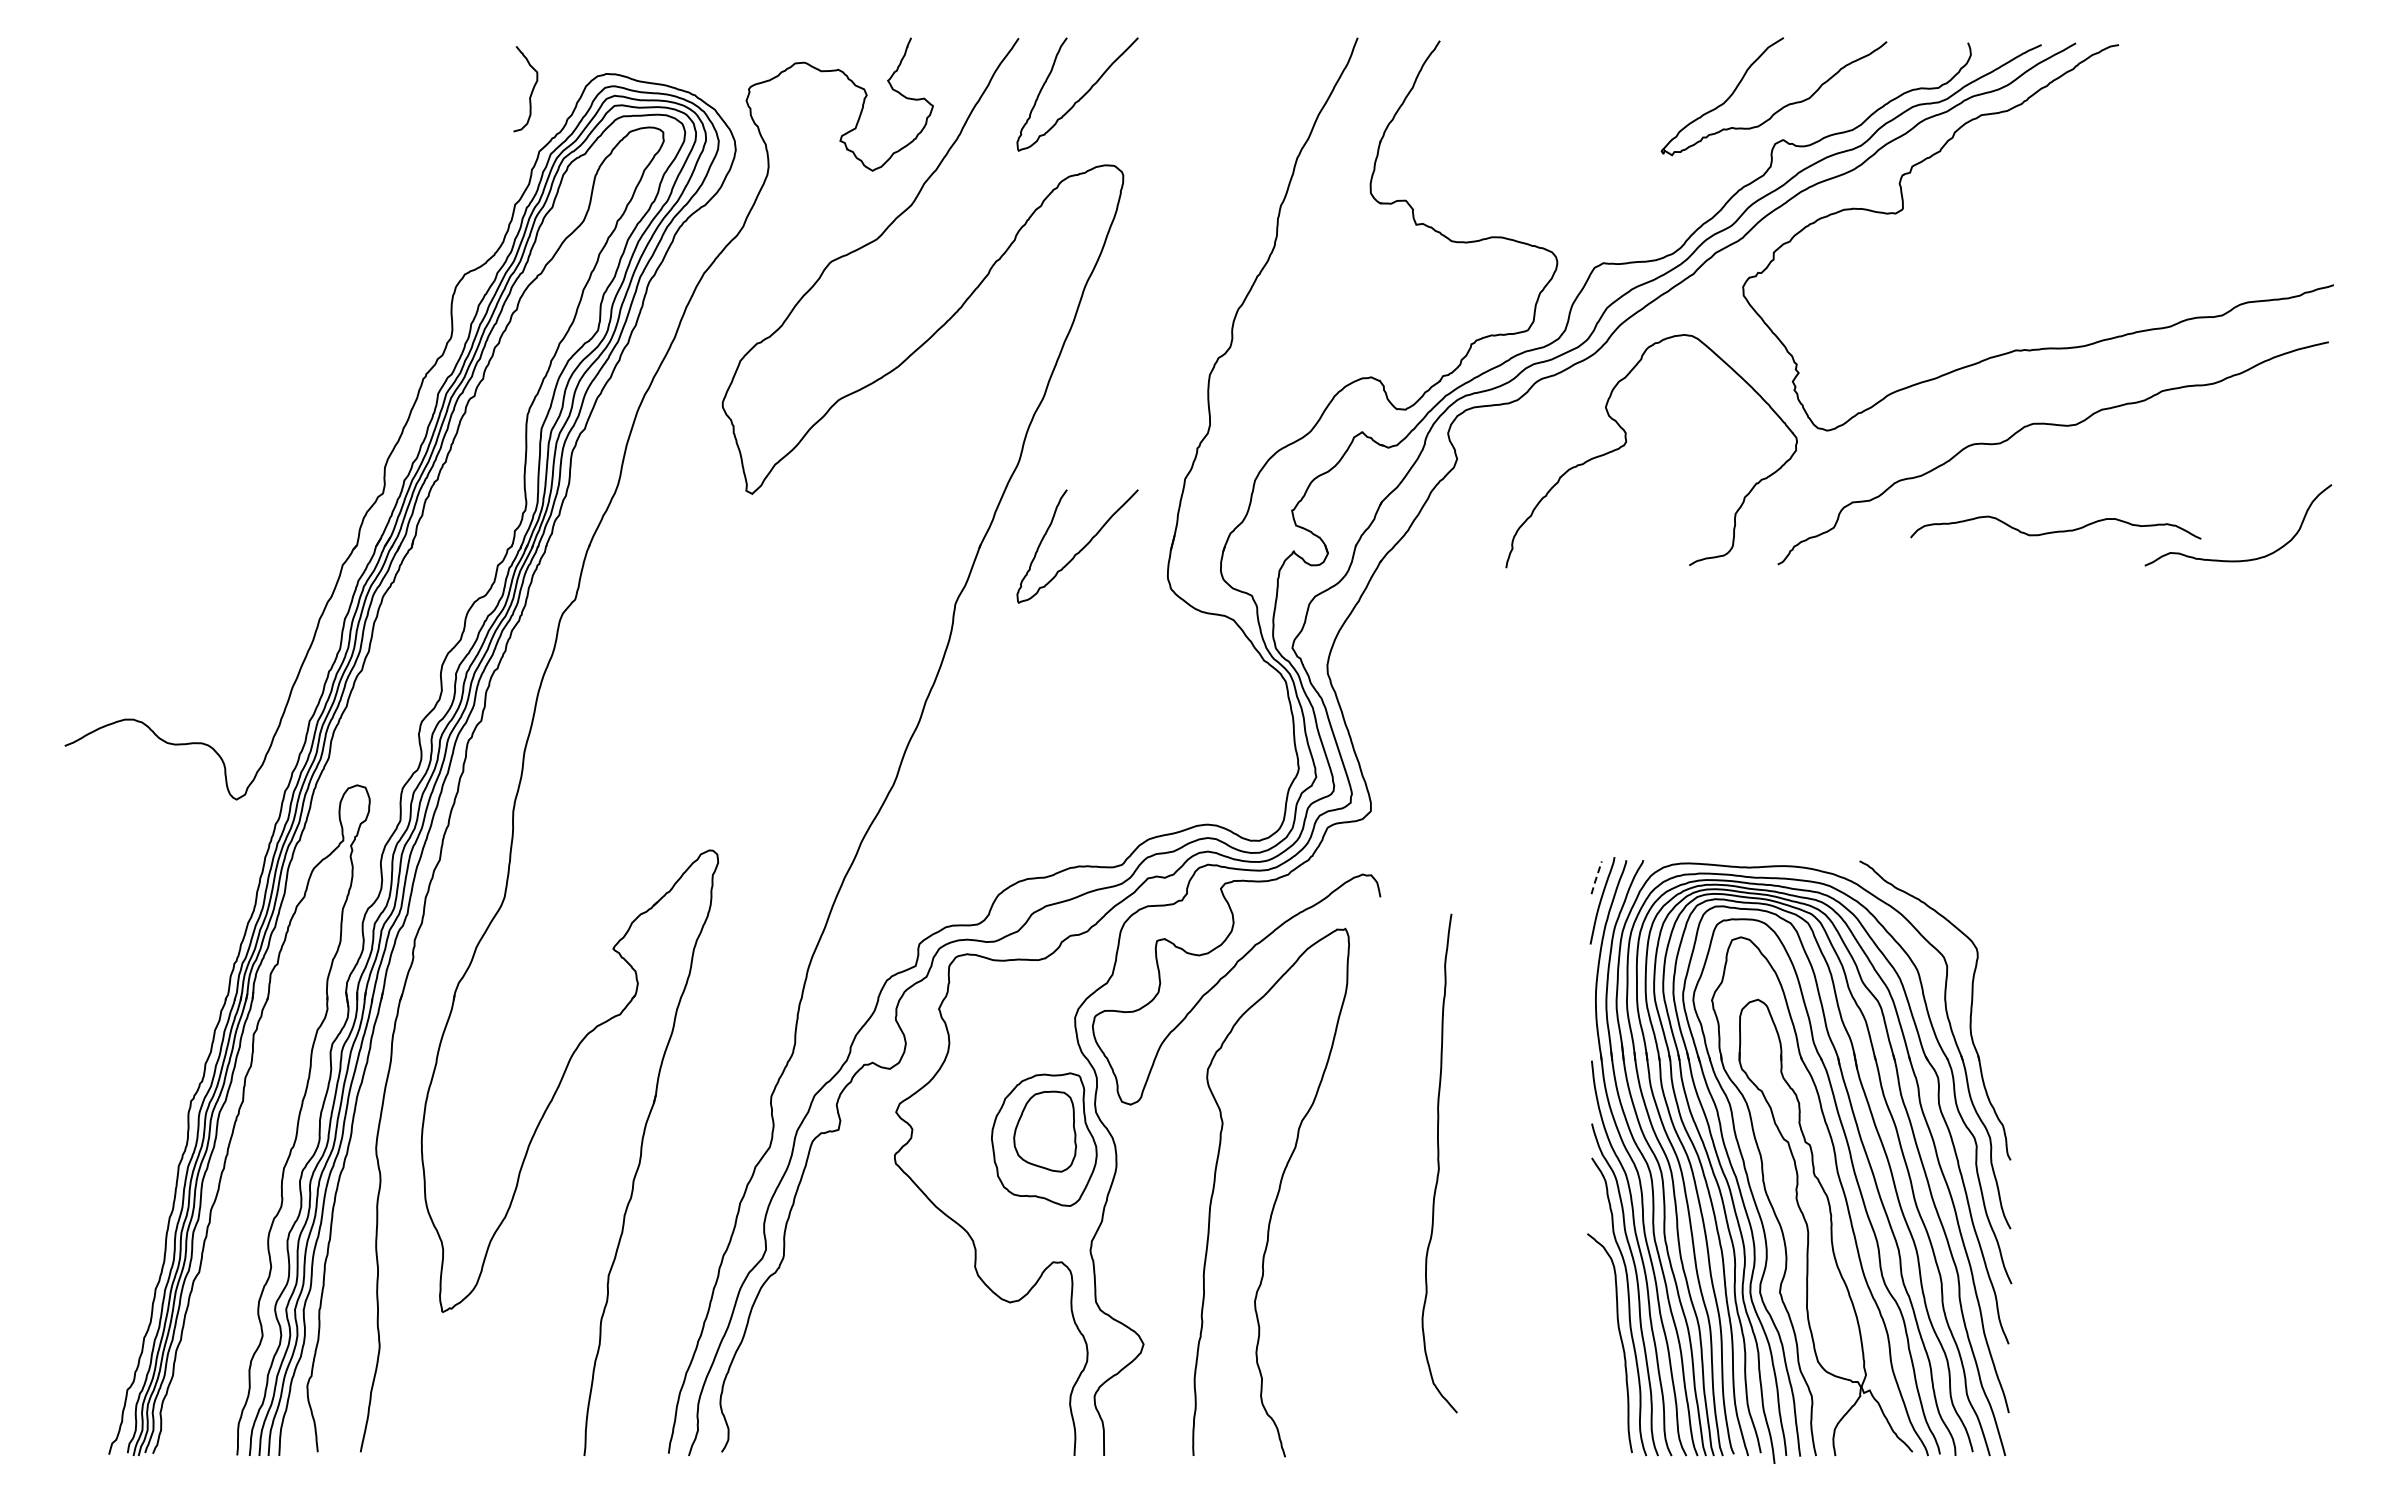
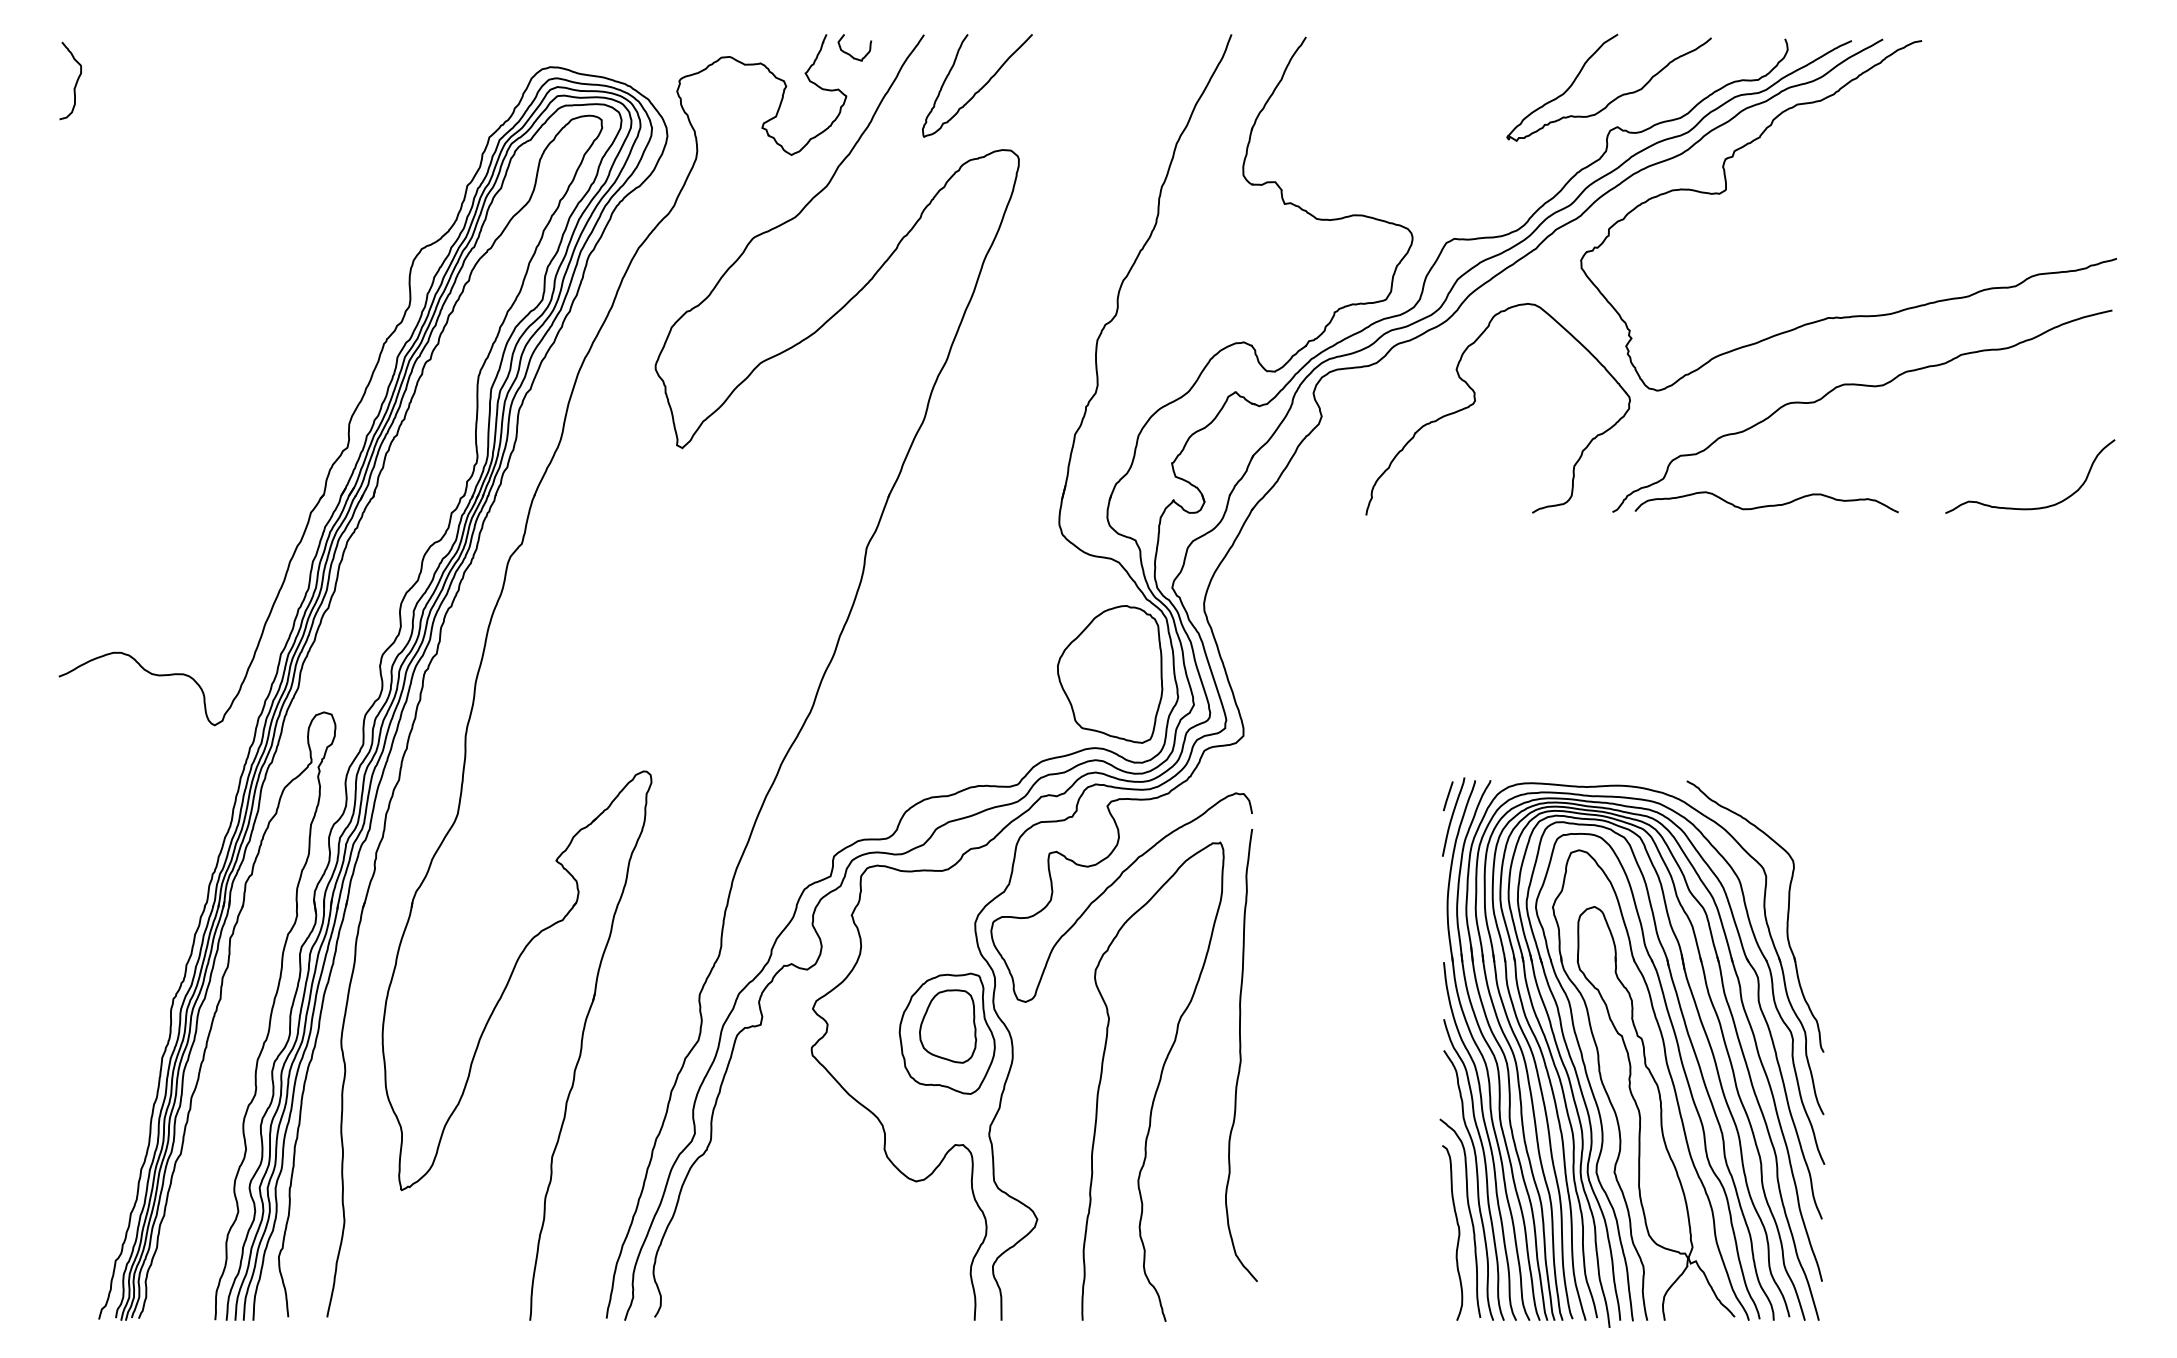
curve: (937, 59) -> (850, 54), added
curve: (531, 90) -> (75, 82), moved
curve: (2055, 531) -> (1766, 505), moved
curve: (1080, 549) -> (980, 498), removed
part: (1223, 743) -> (1109, 674), added
line: (1596, 878) -> (1448, 796), dashed -> solid
curve: (1439, 1163) -> (1241, 1055), moved
curve: (1607, 1356) -> (1458, 1230), added

